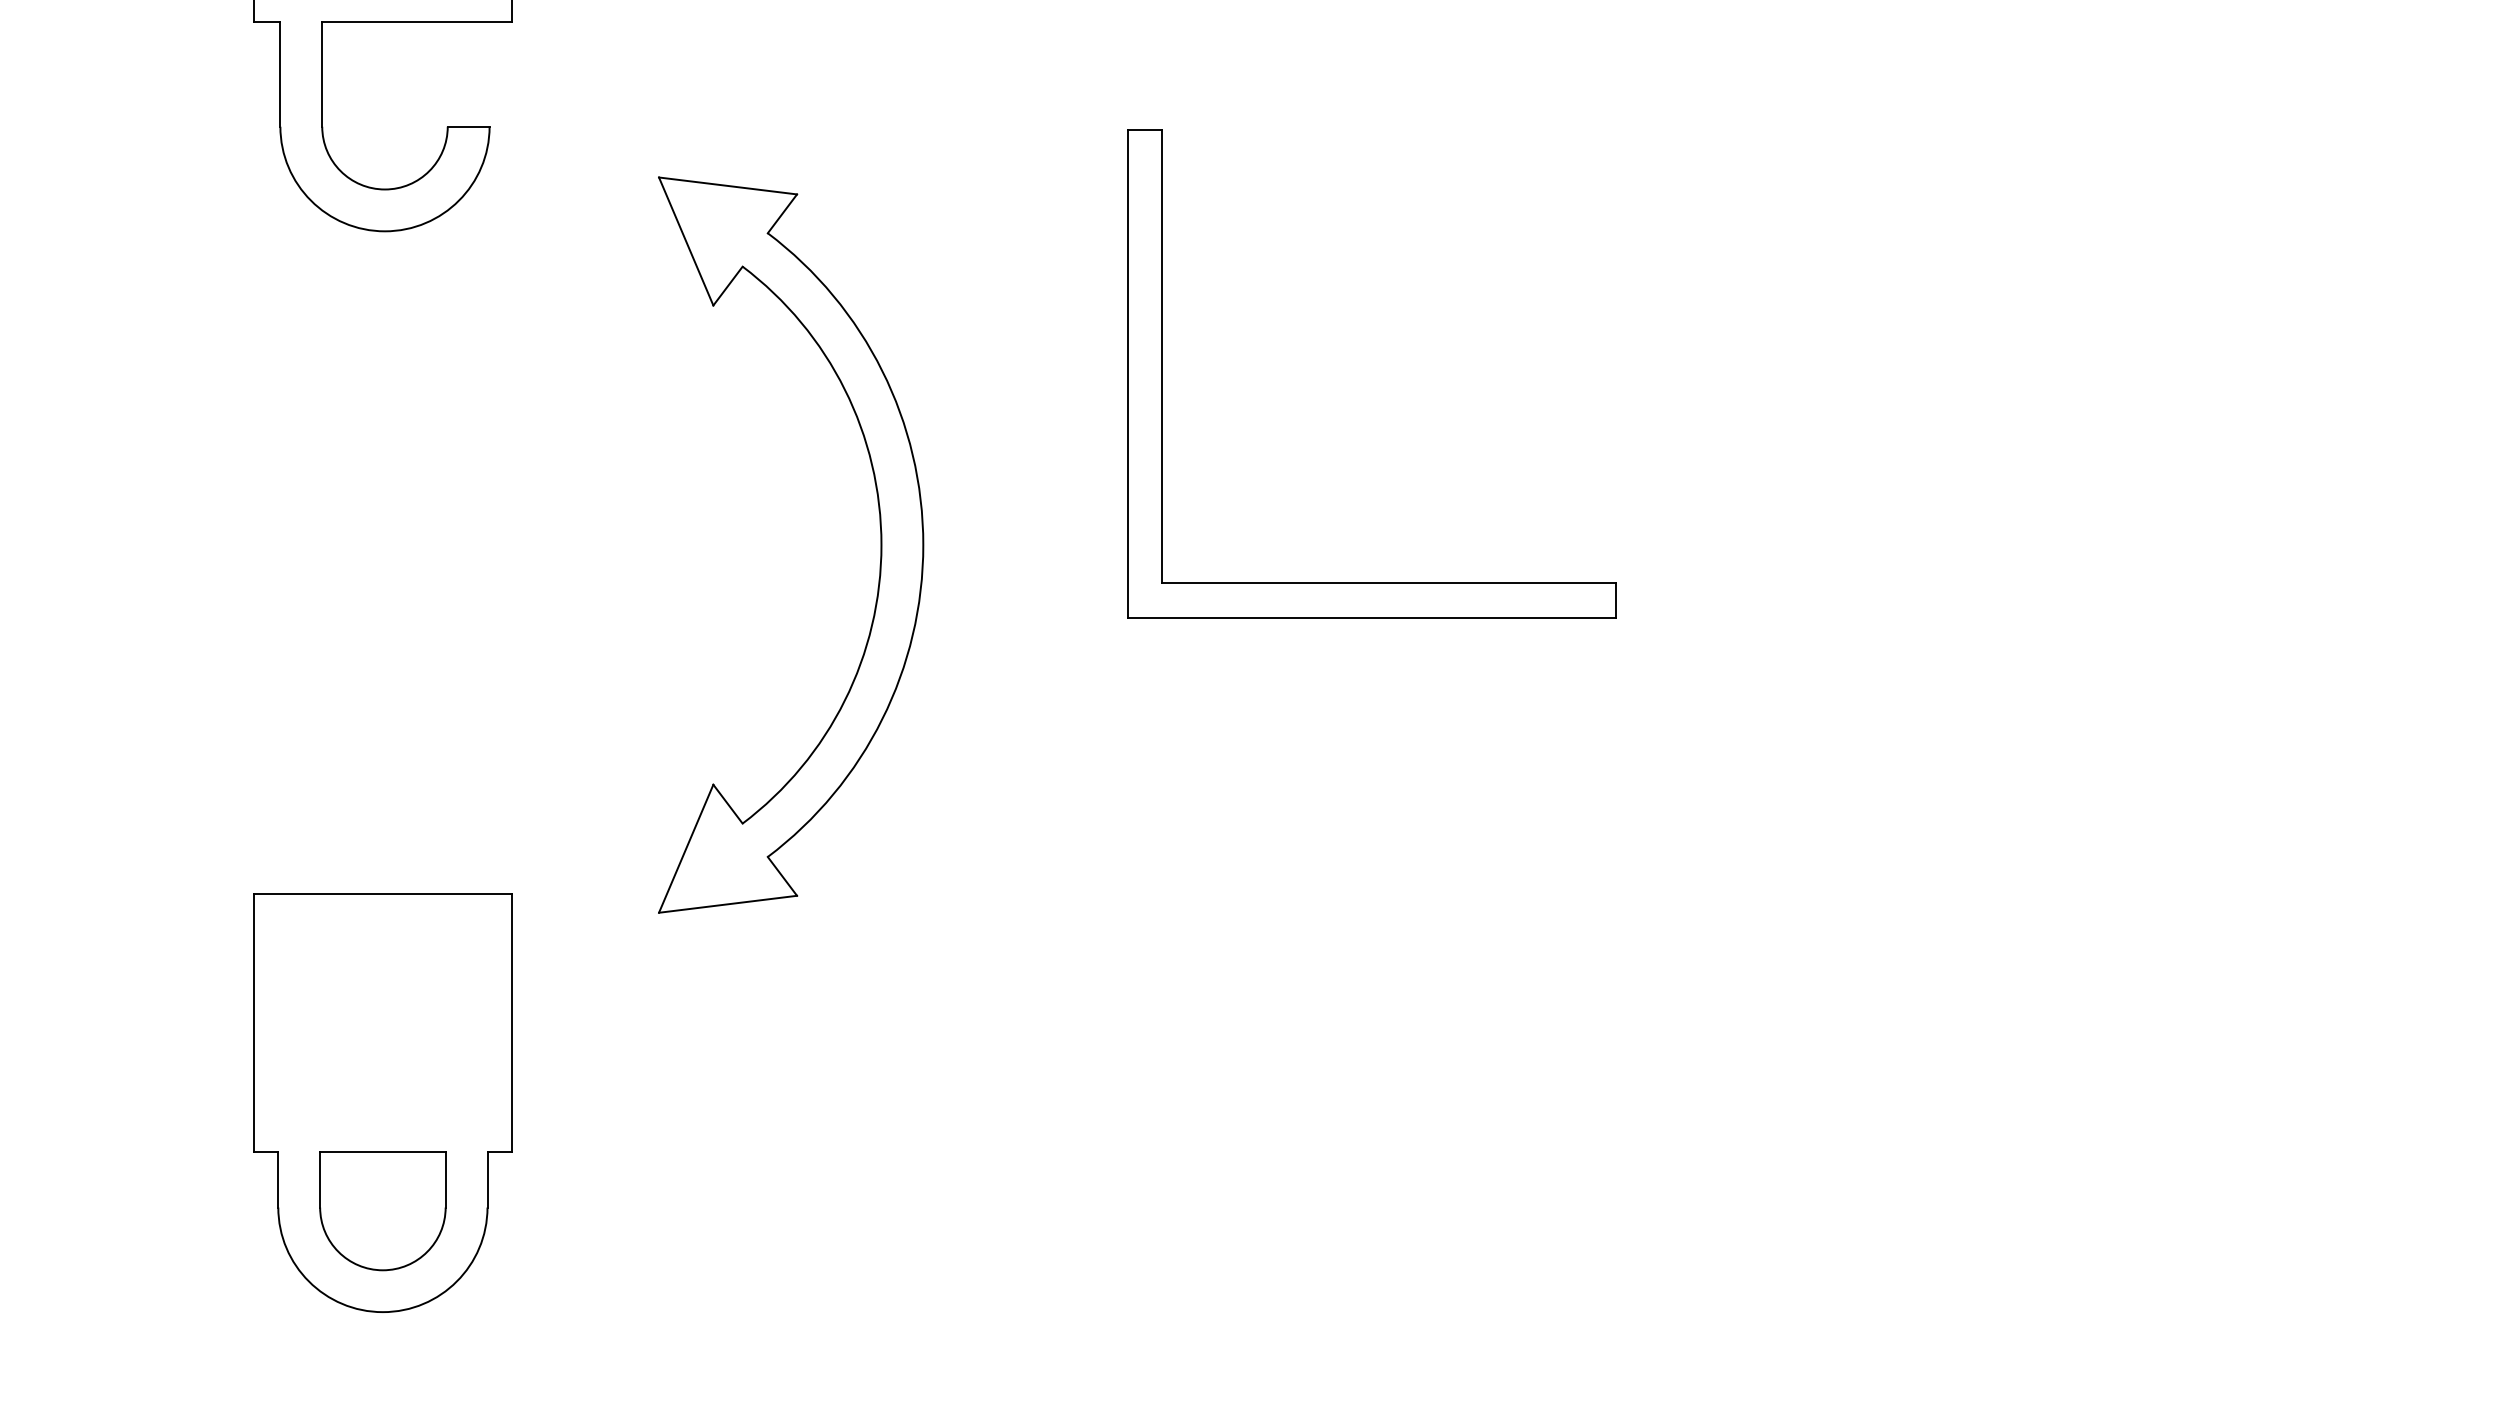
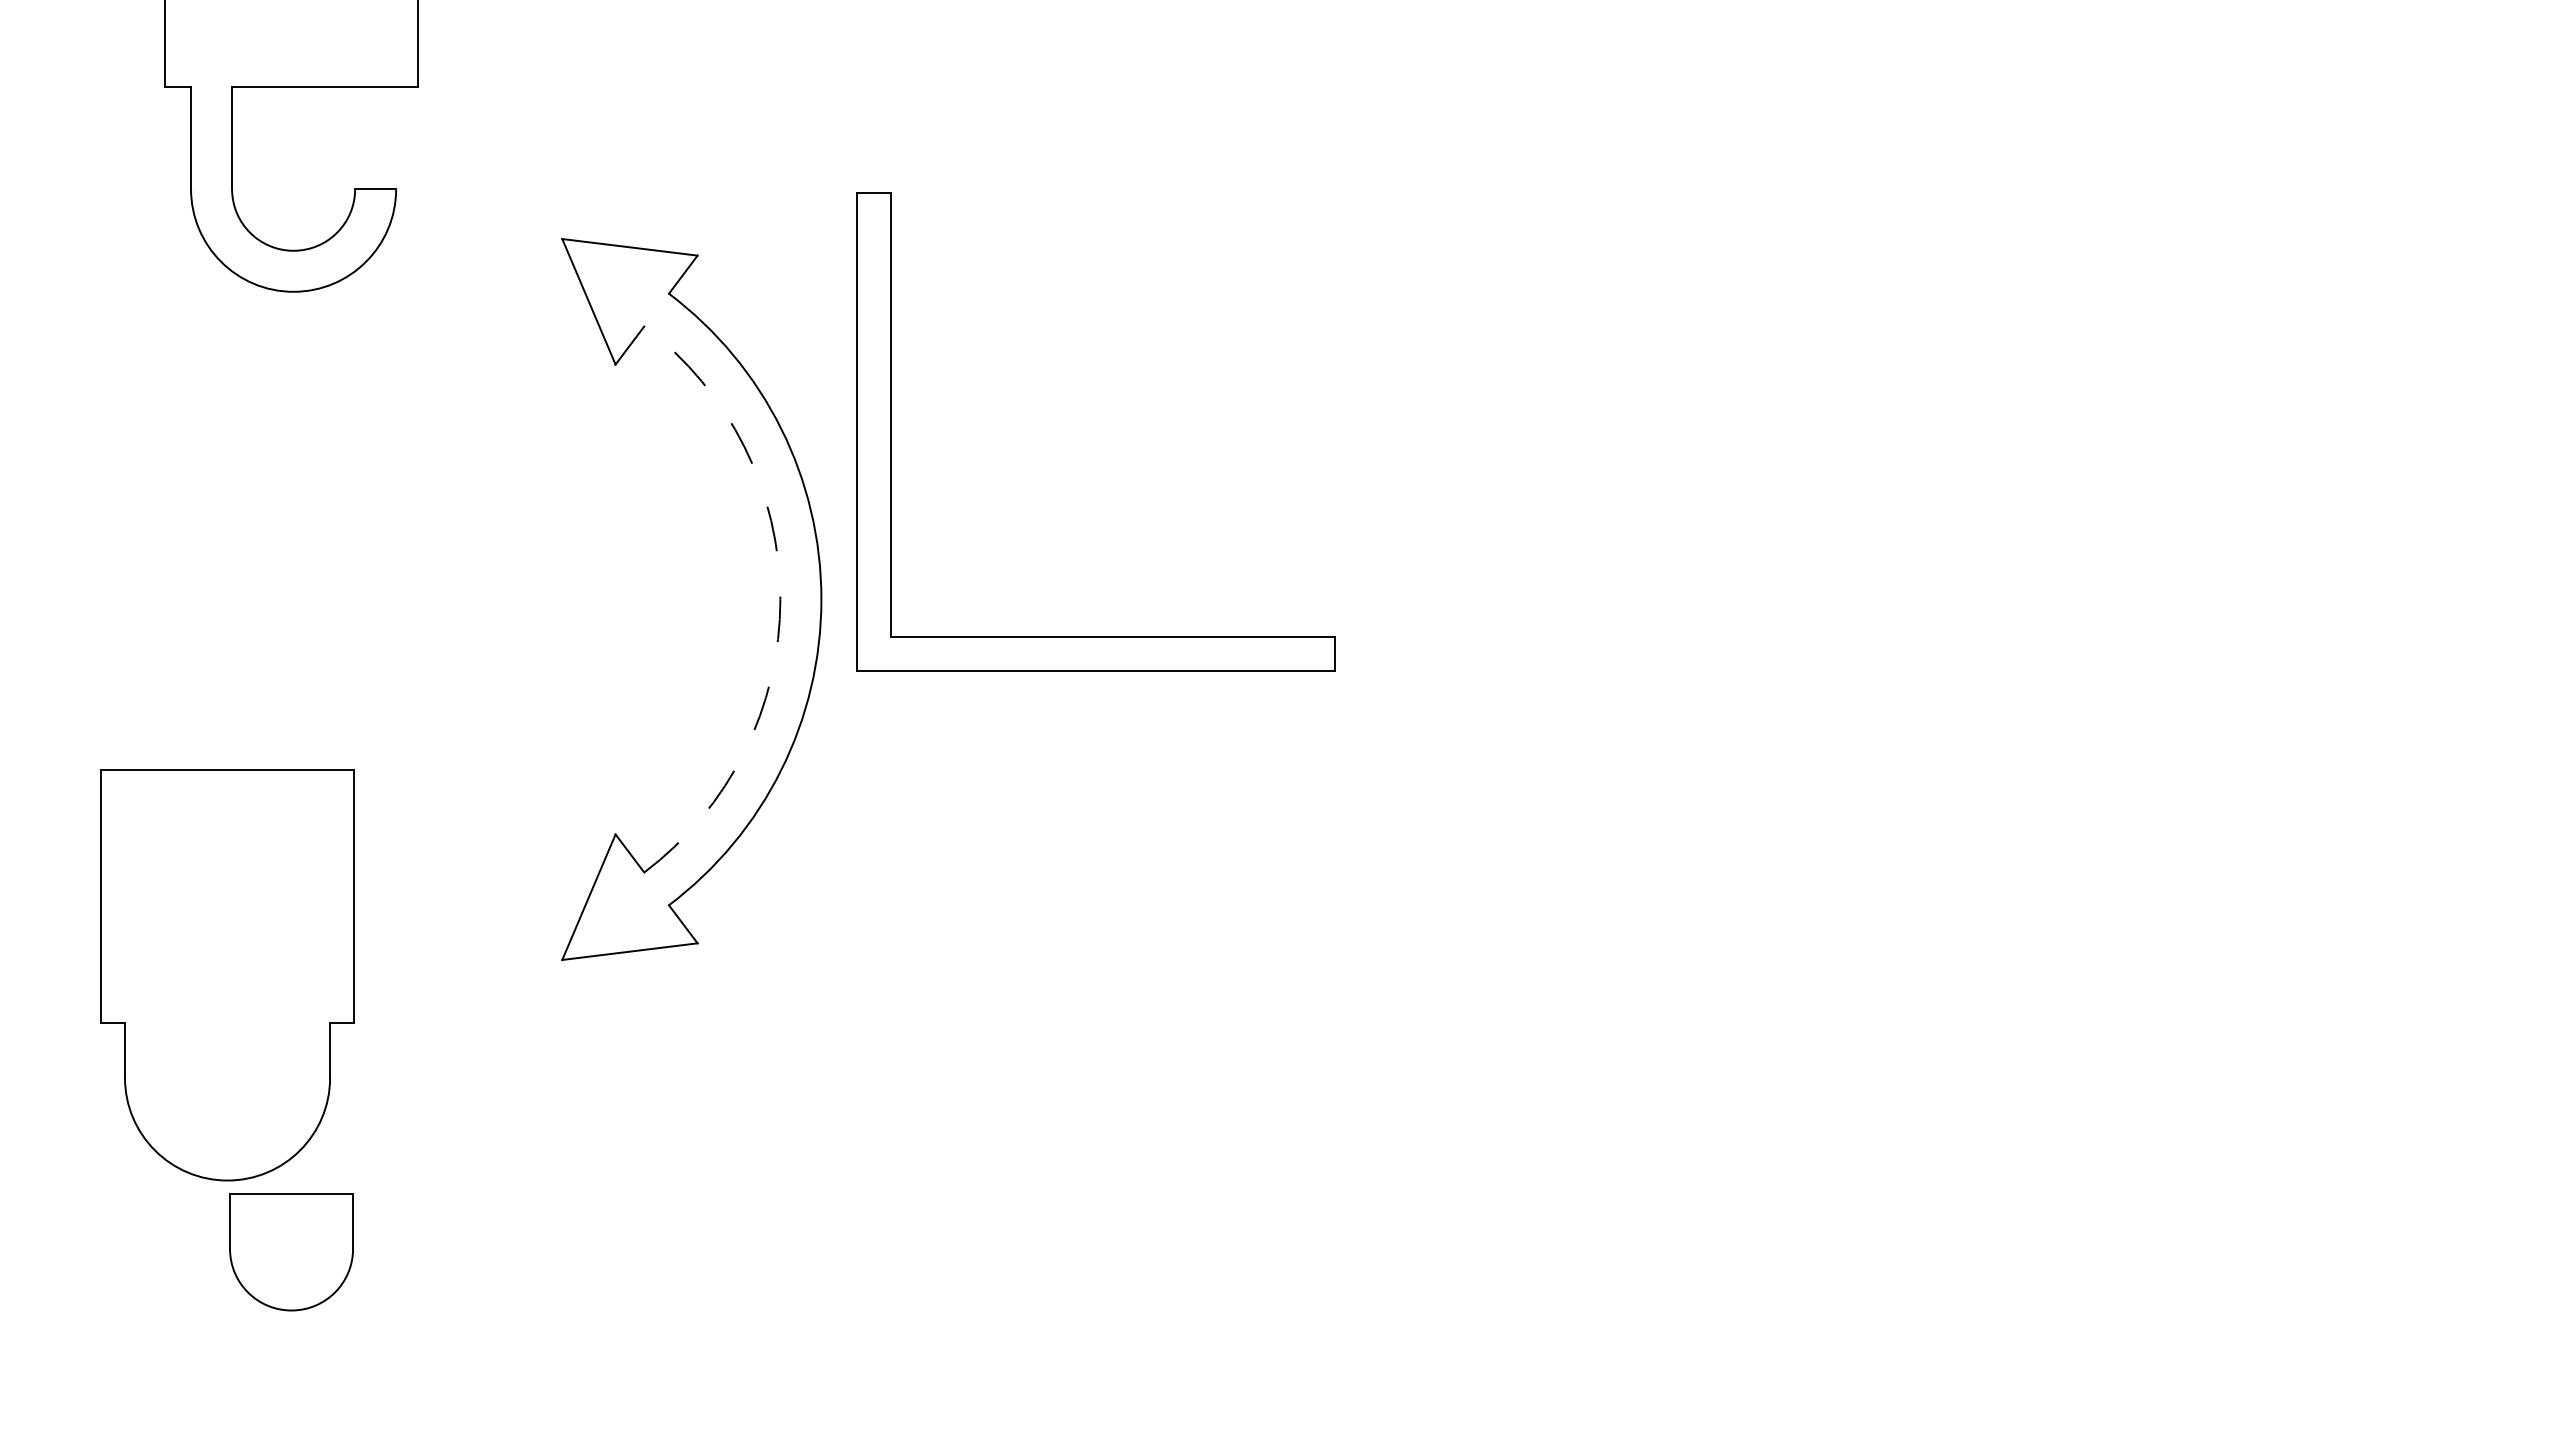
part: (1163, 373) -> (891, 431), moved
arc: (881, 545) -> (780, 599), solid -> dashed
part: (382, 1103) -> (227, 975), moved

